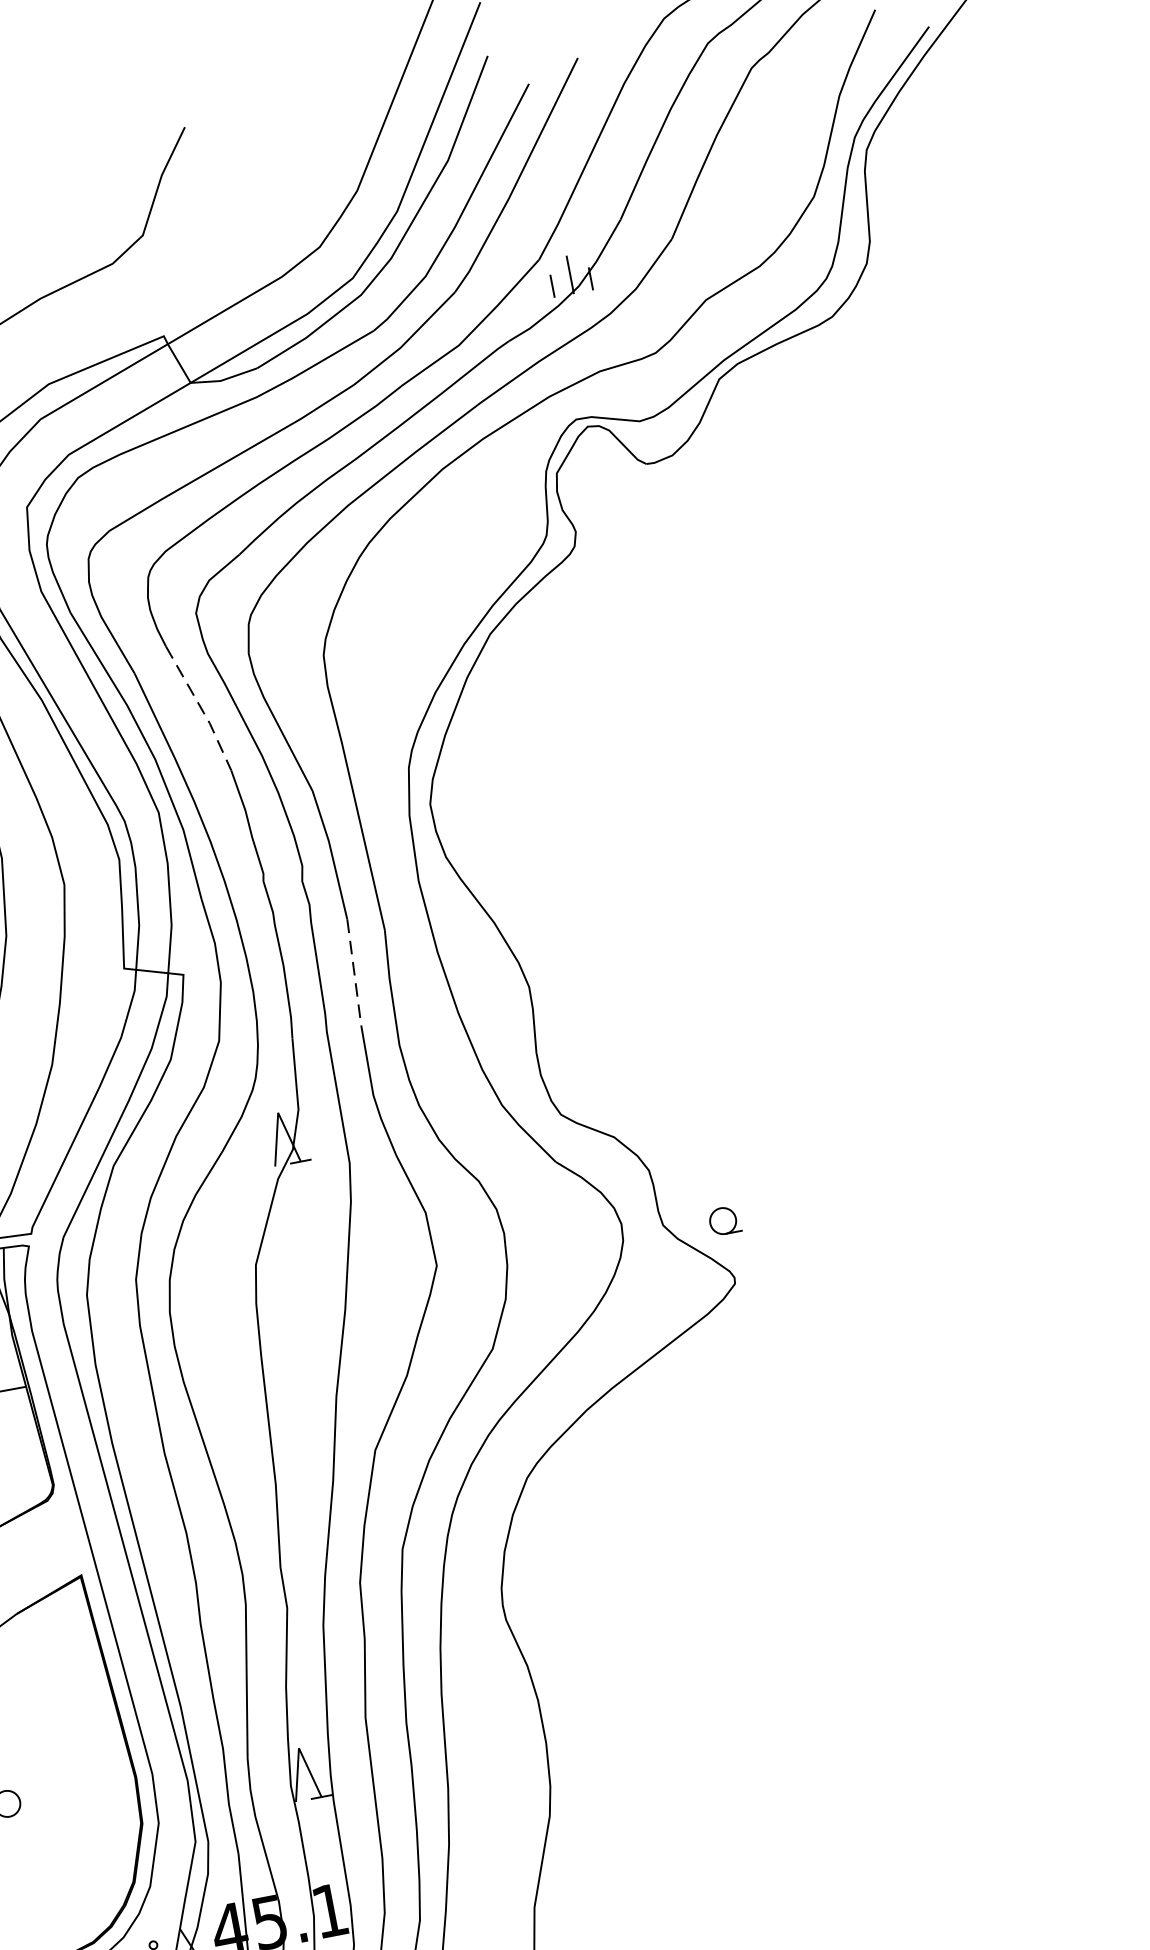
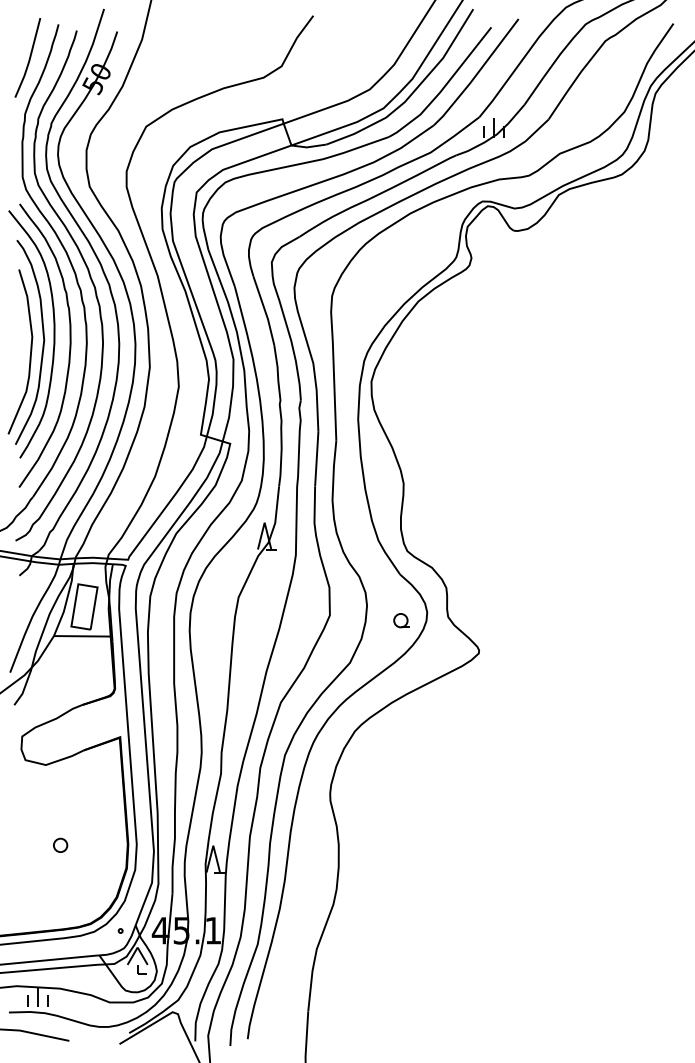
line: (201, 707) -> (265, 310), dashed -> solid
line: (353, 973) -> (316, 459), dashed -> solid
part: (724, 1220) -> (401, 620), moved

